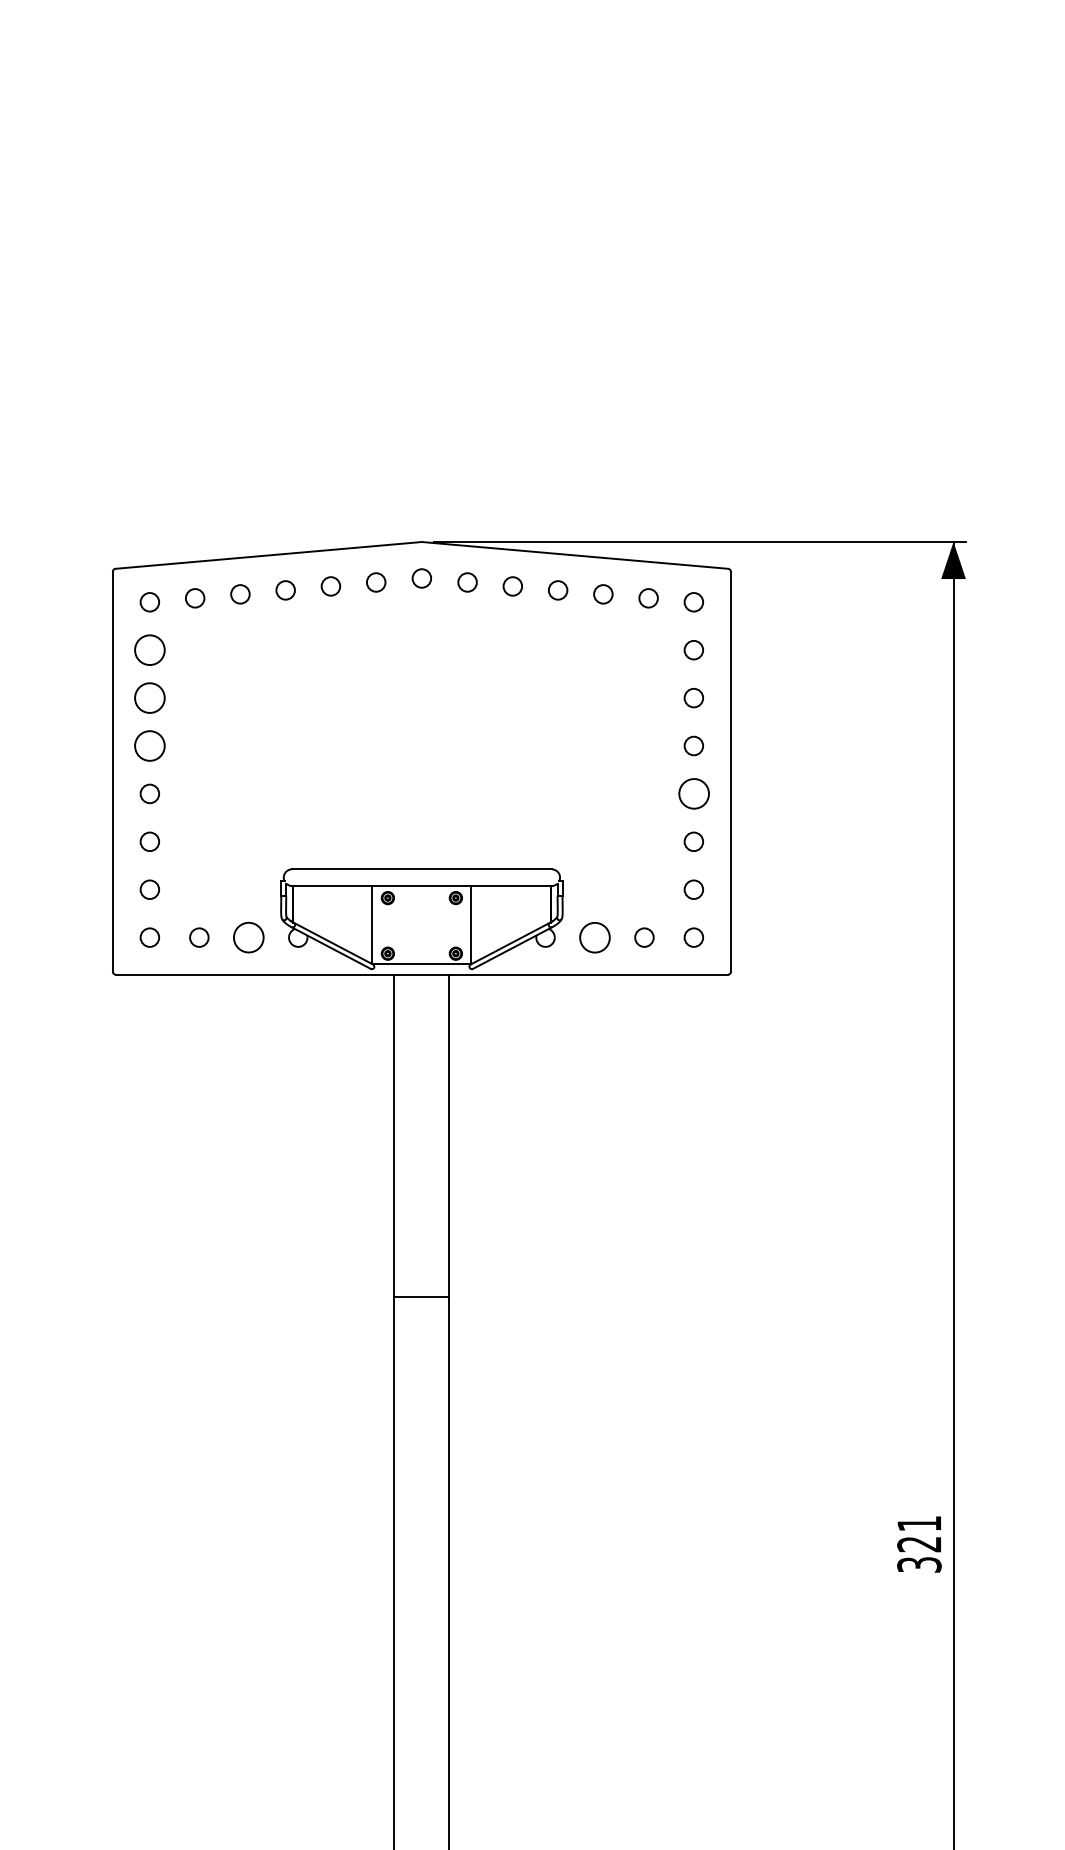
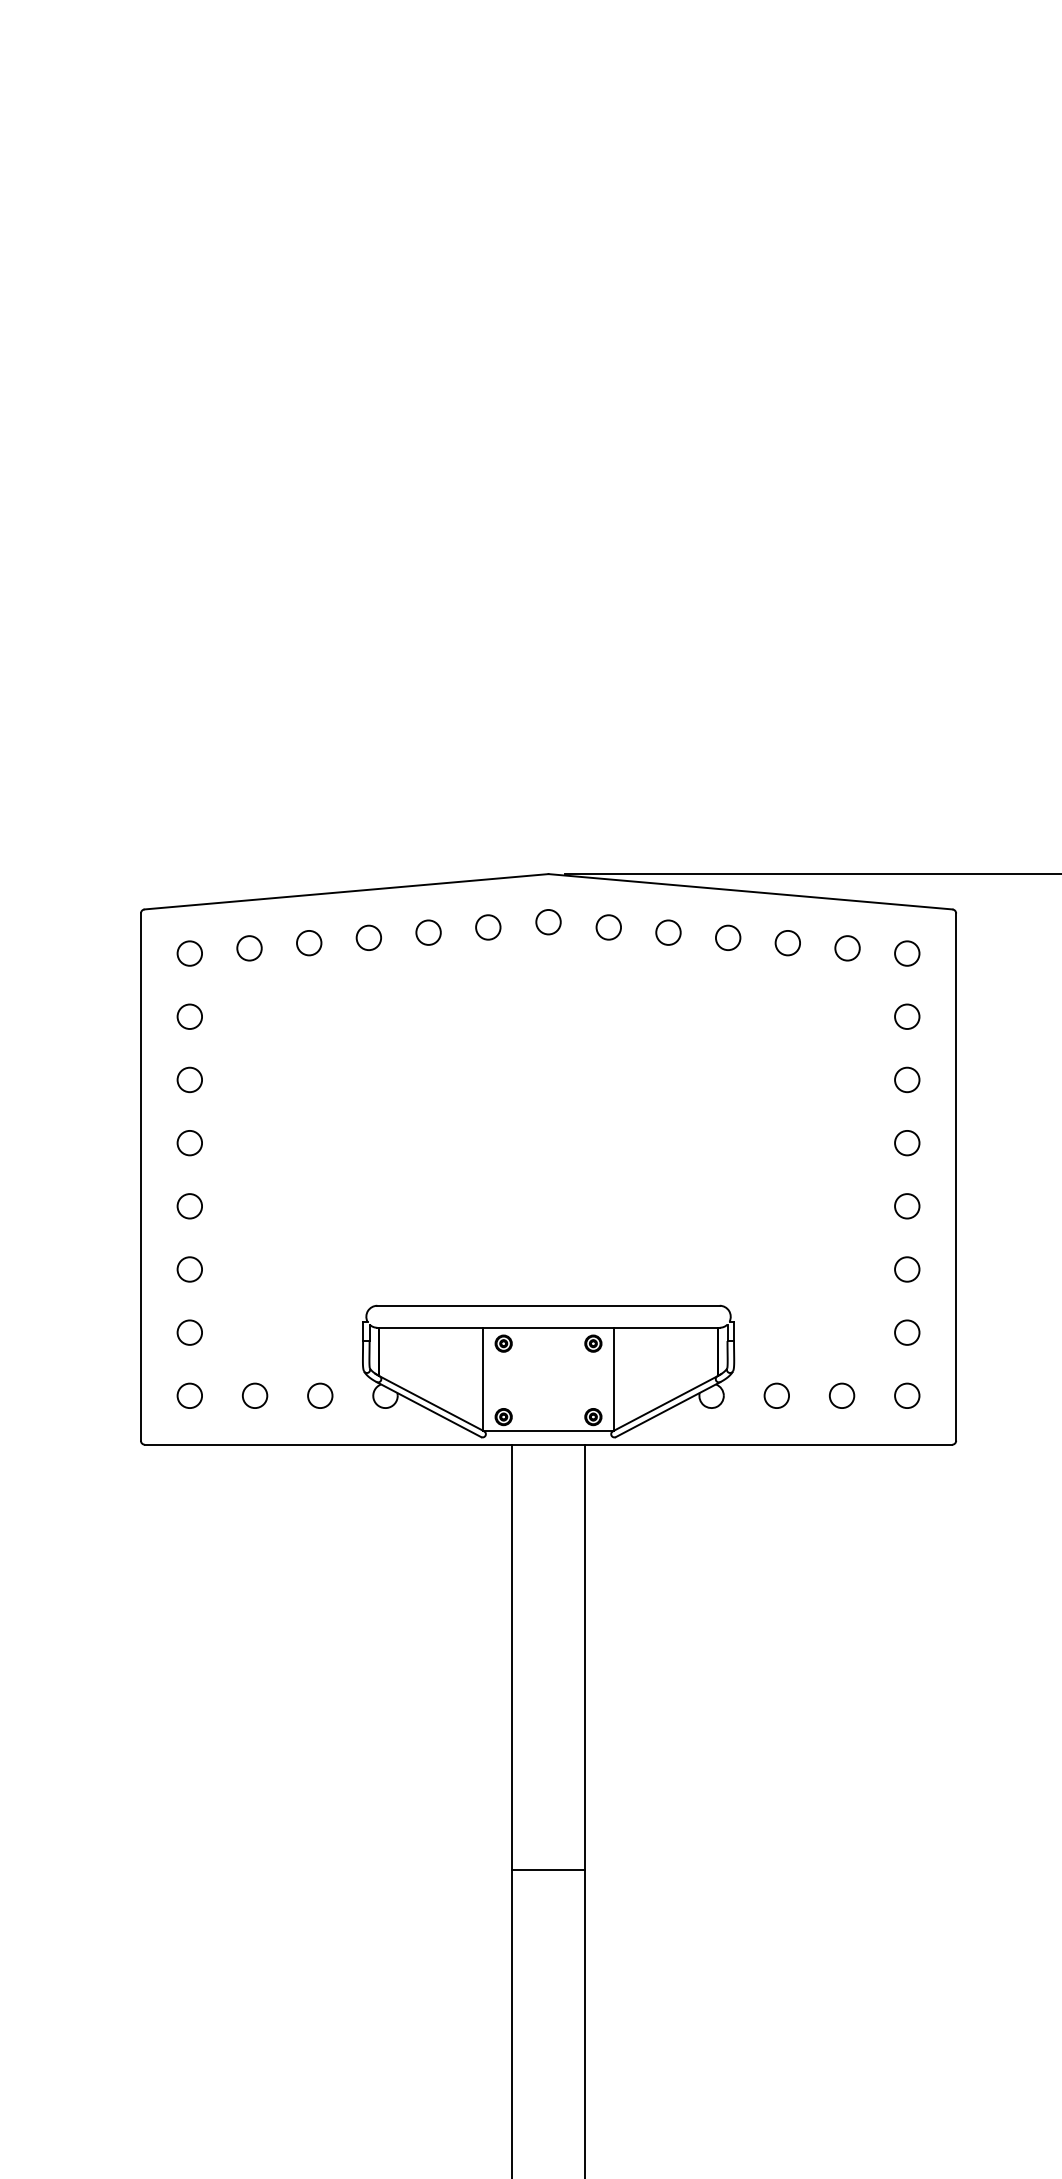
circle: (149, 649) -> (189, 1015), size x0.62
circle: (149, 697) -> (189, 1079), size x0.62
circle: (149, 745) -> (189, 1142), size x0.62
circle: (693, 793) -> (906, 1205), size x0.62
circle: (248, 937) -> (319, 1395), size x0.62
circle: (594, 937) -> (776, 1395), size x0.62

